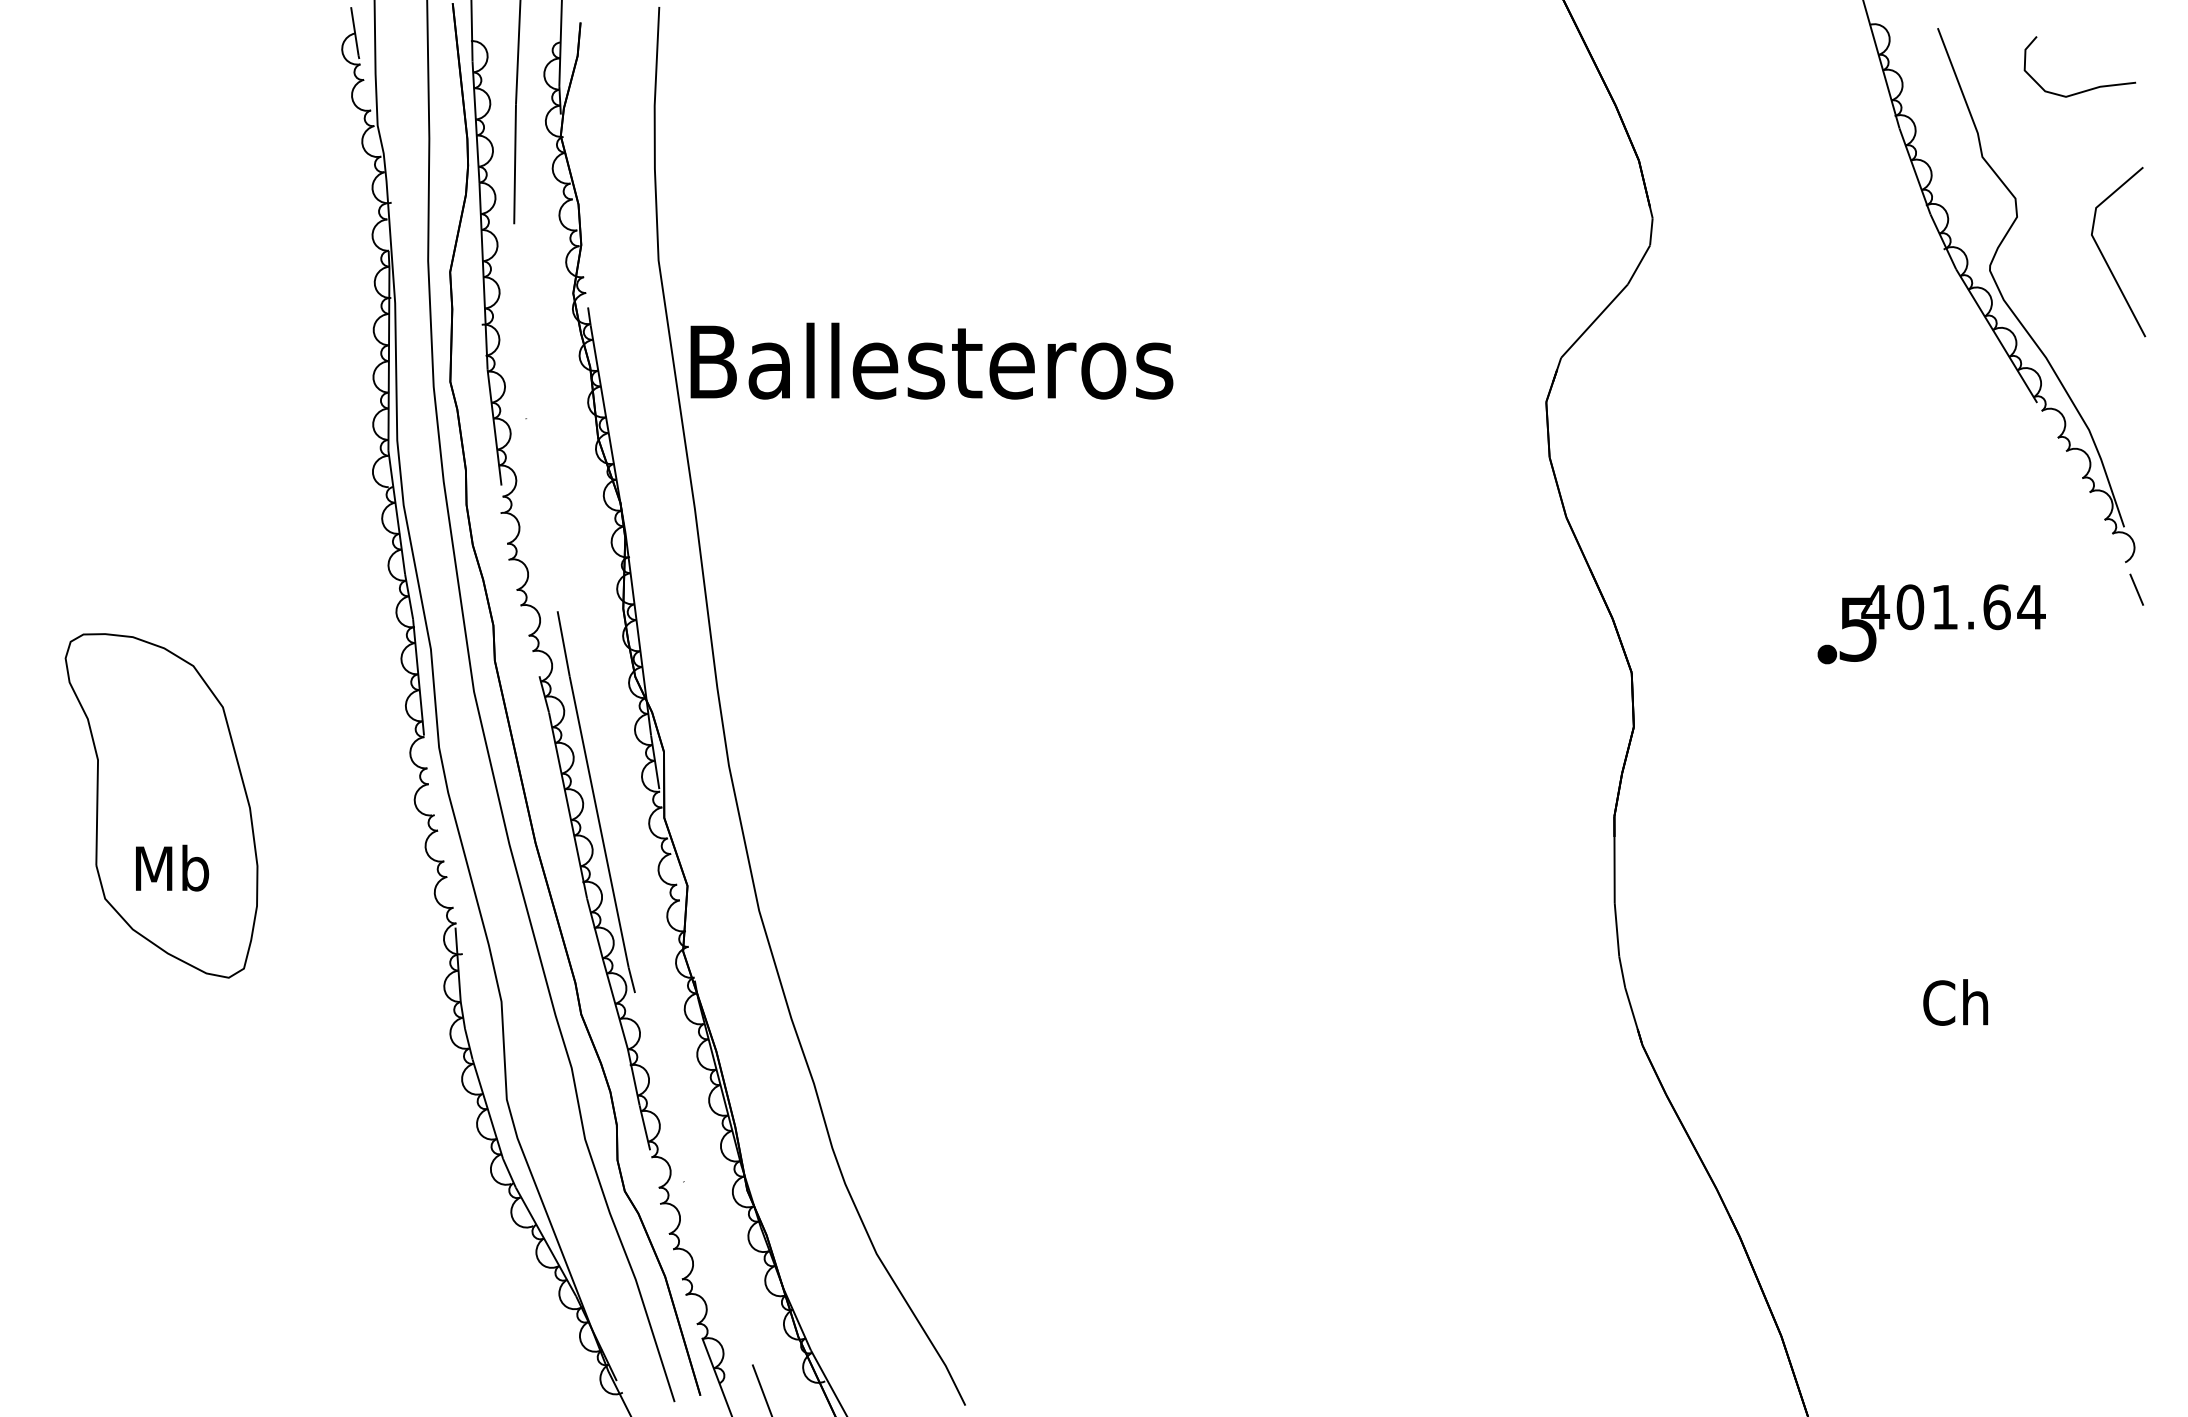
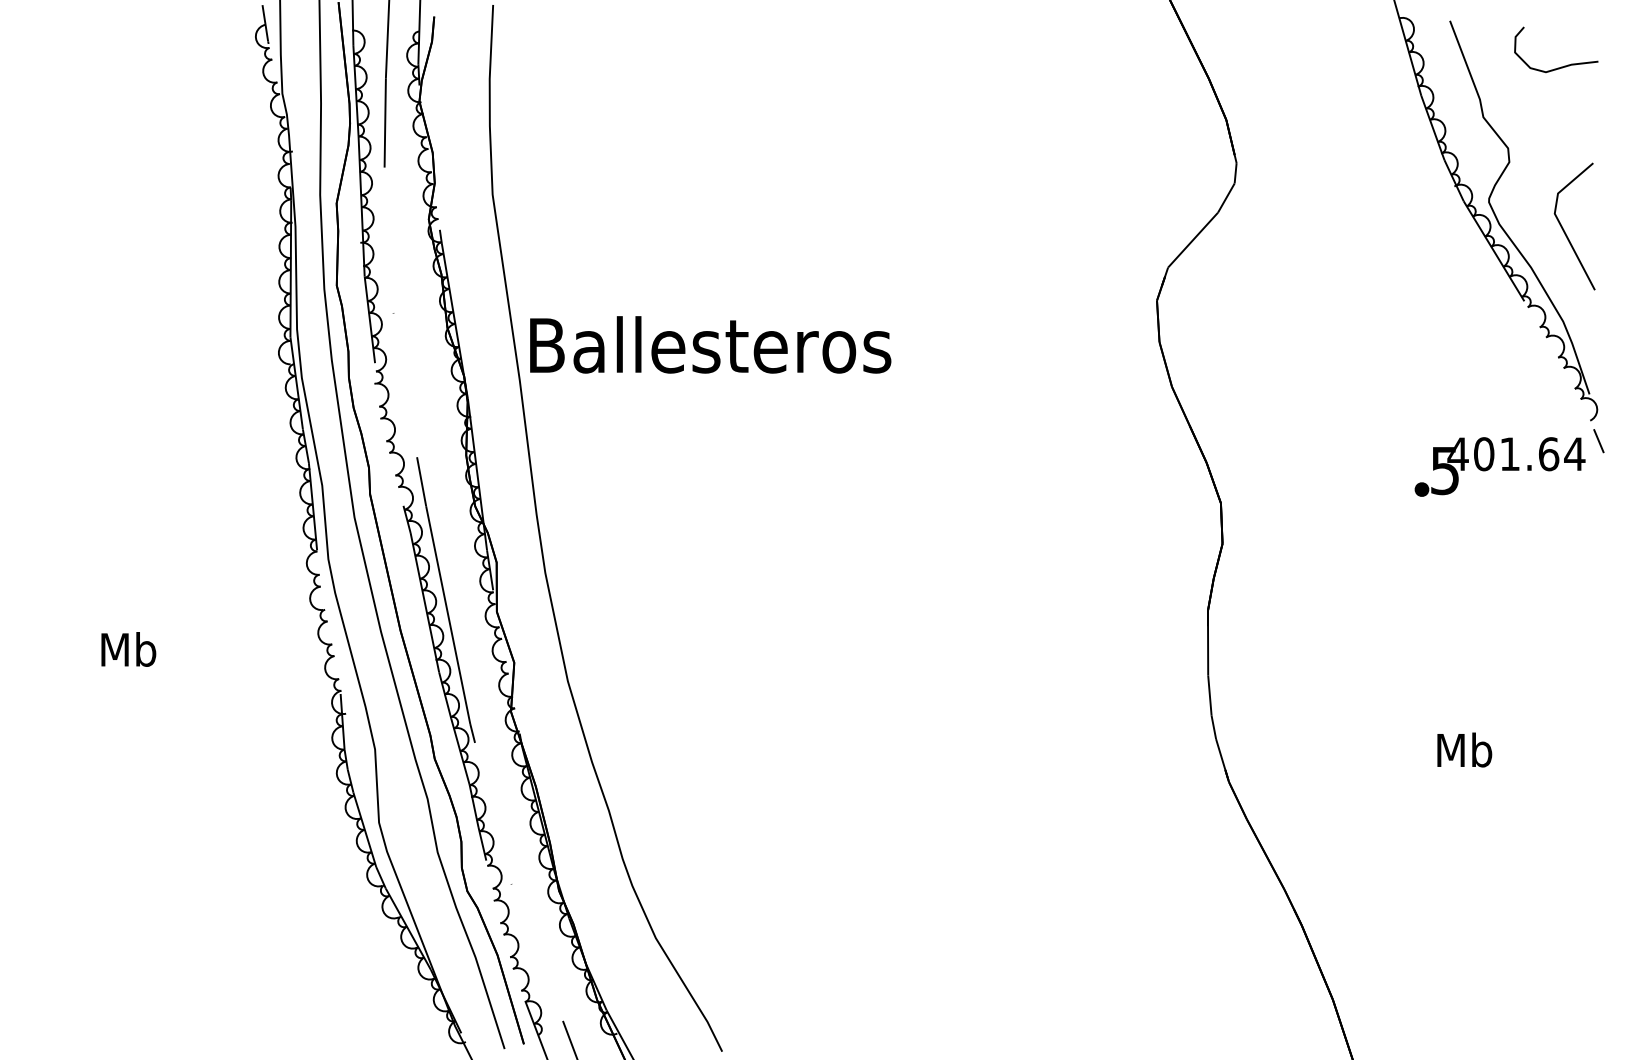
line: (2105, 258) -> (1565, 231), moved
text: (931, 360) -> (710, 344), moved
text: (1931, 624) -> (1499, 467), moved
part: (161, 805) -> (120, 602), removed
text: (1957, 1002) -> (1464, 750), Ch -> Mb

